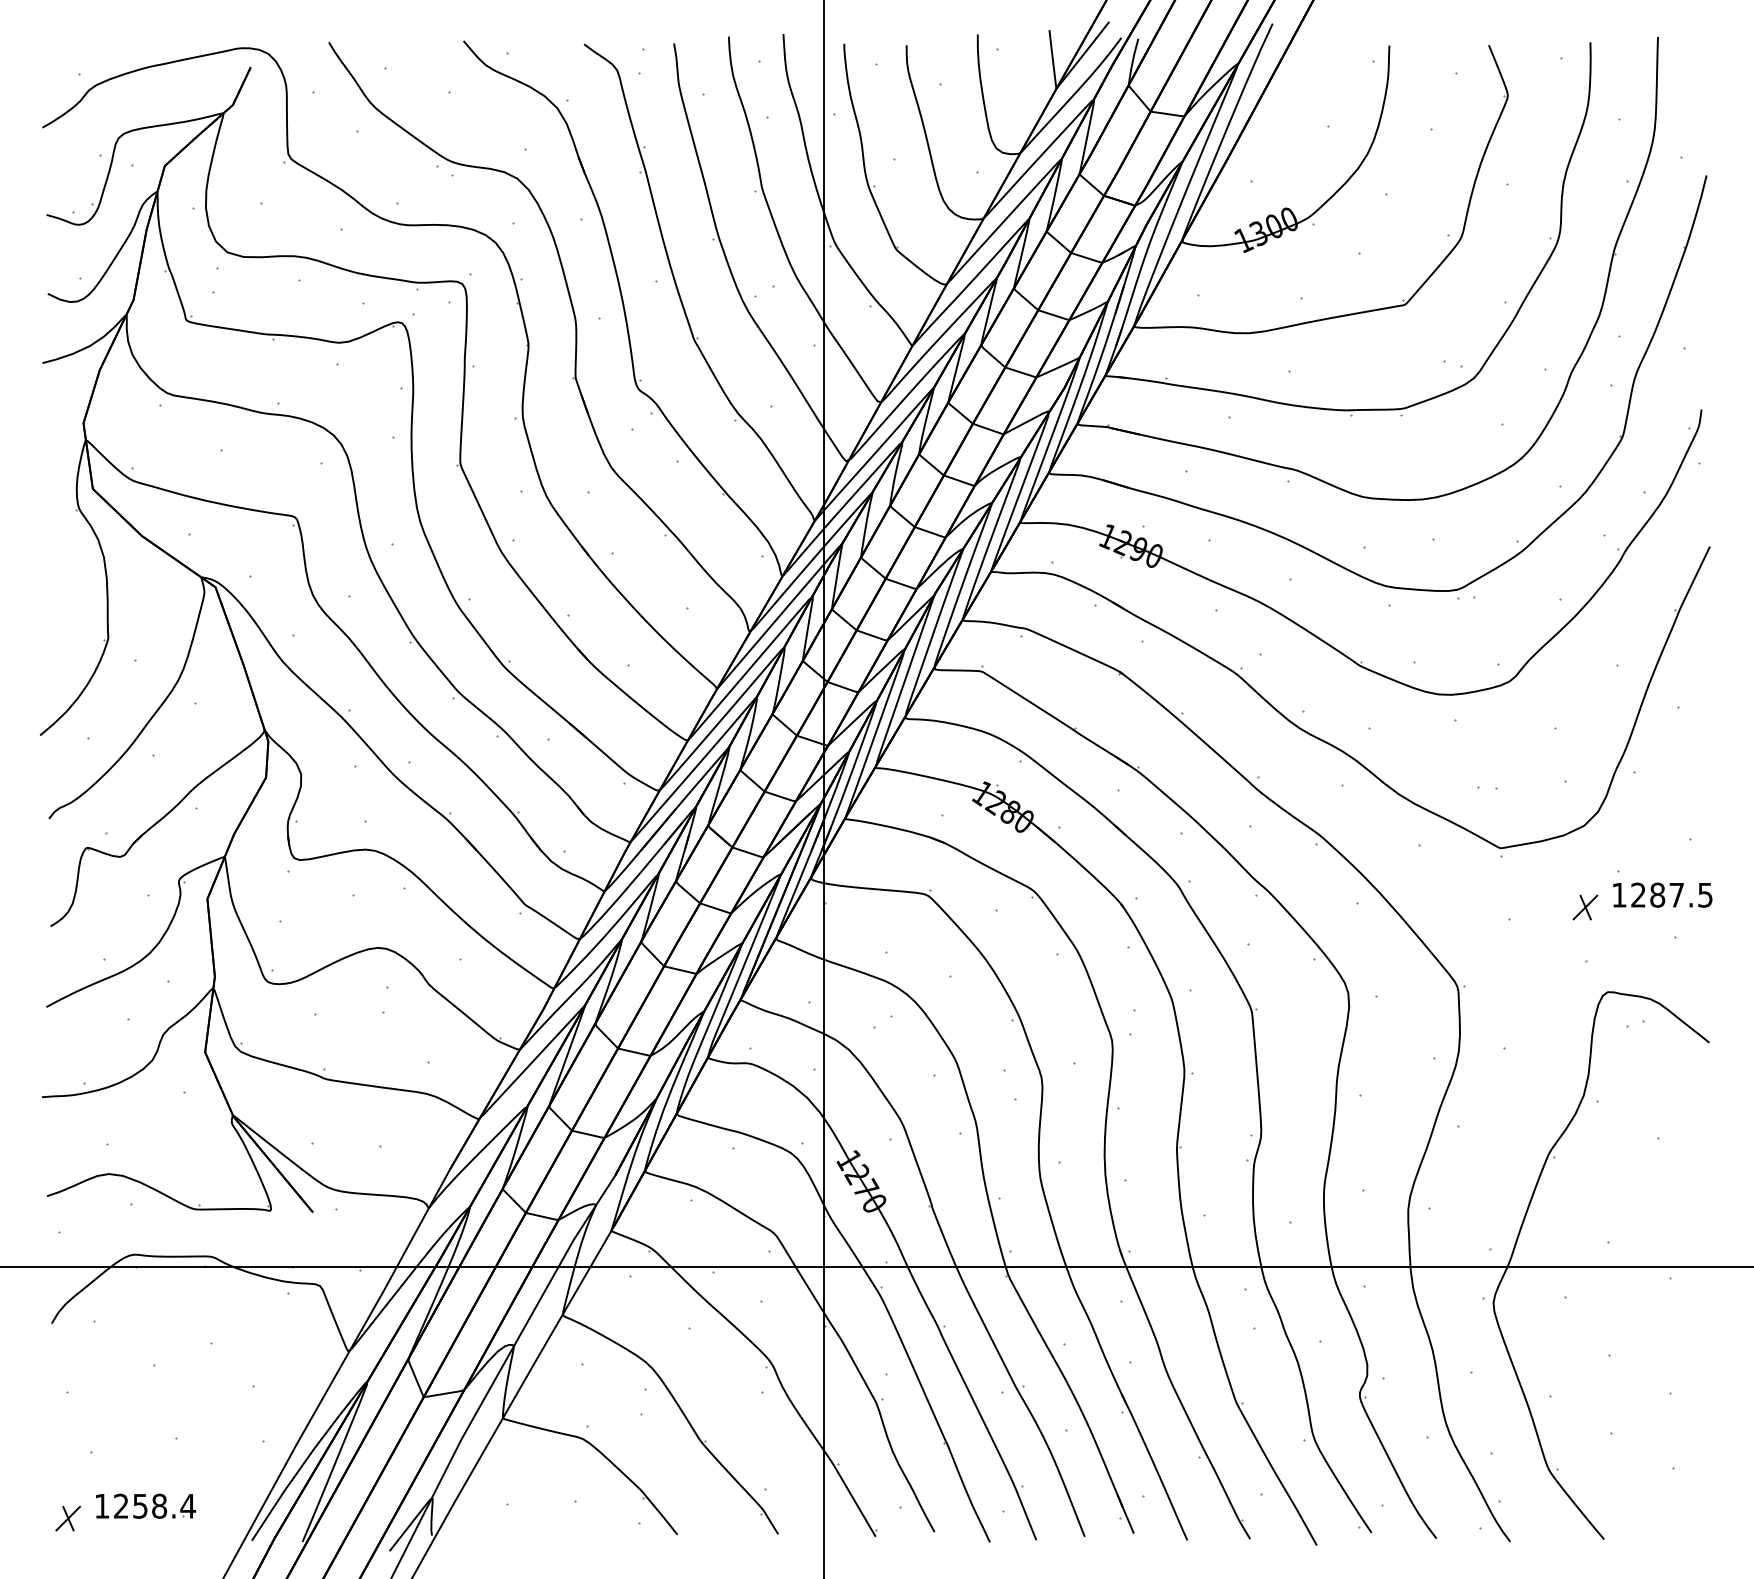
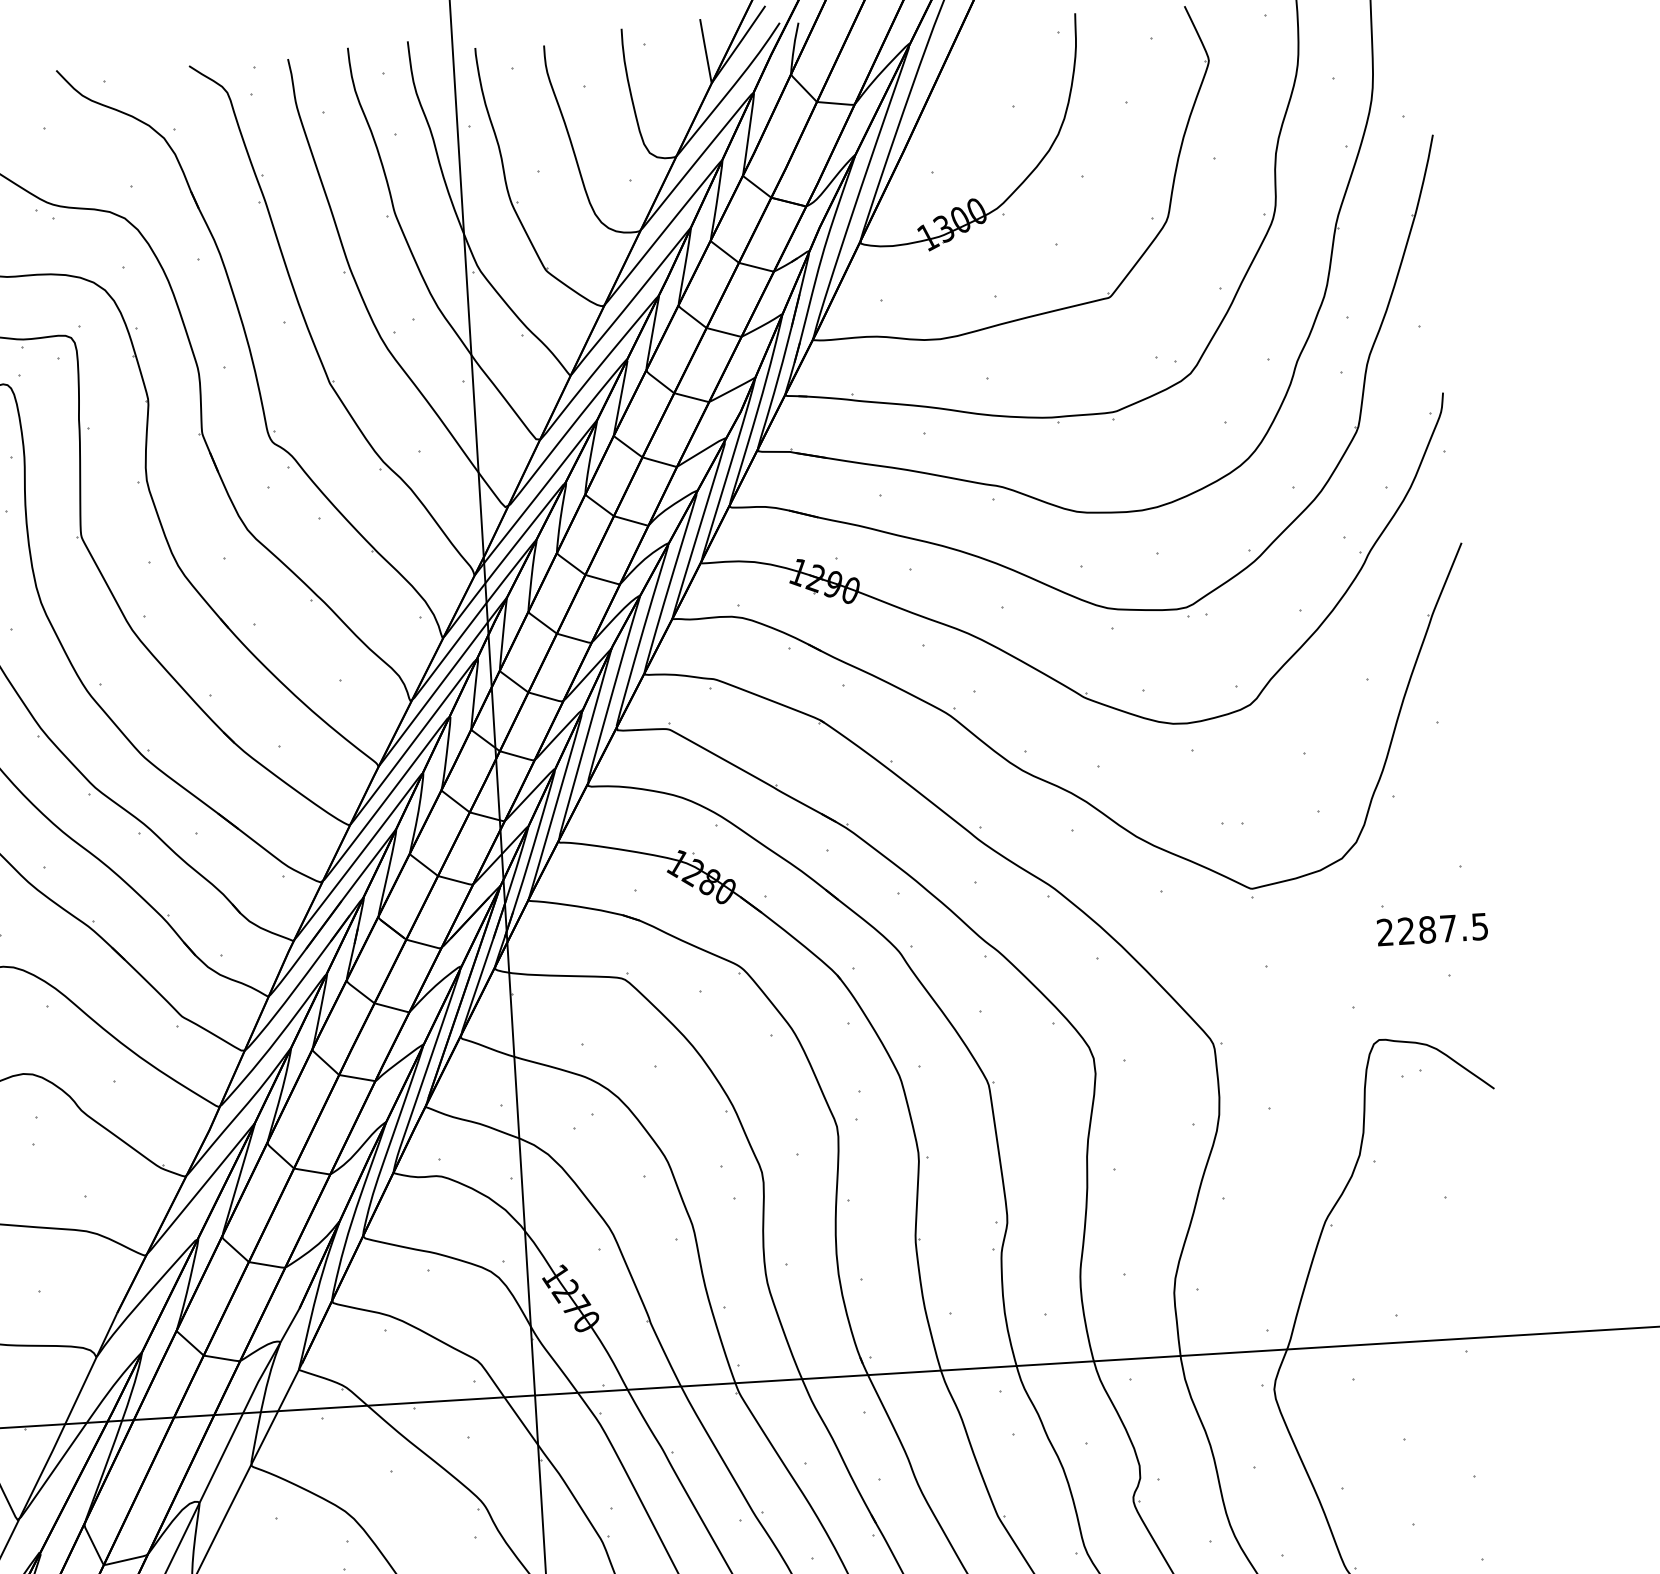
text: (1619, 894) -> (1385, 931), 1287.5 -> 2287.5
part: (1585, 907) -> (1348, 948), removed

